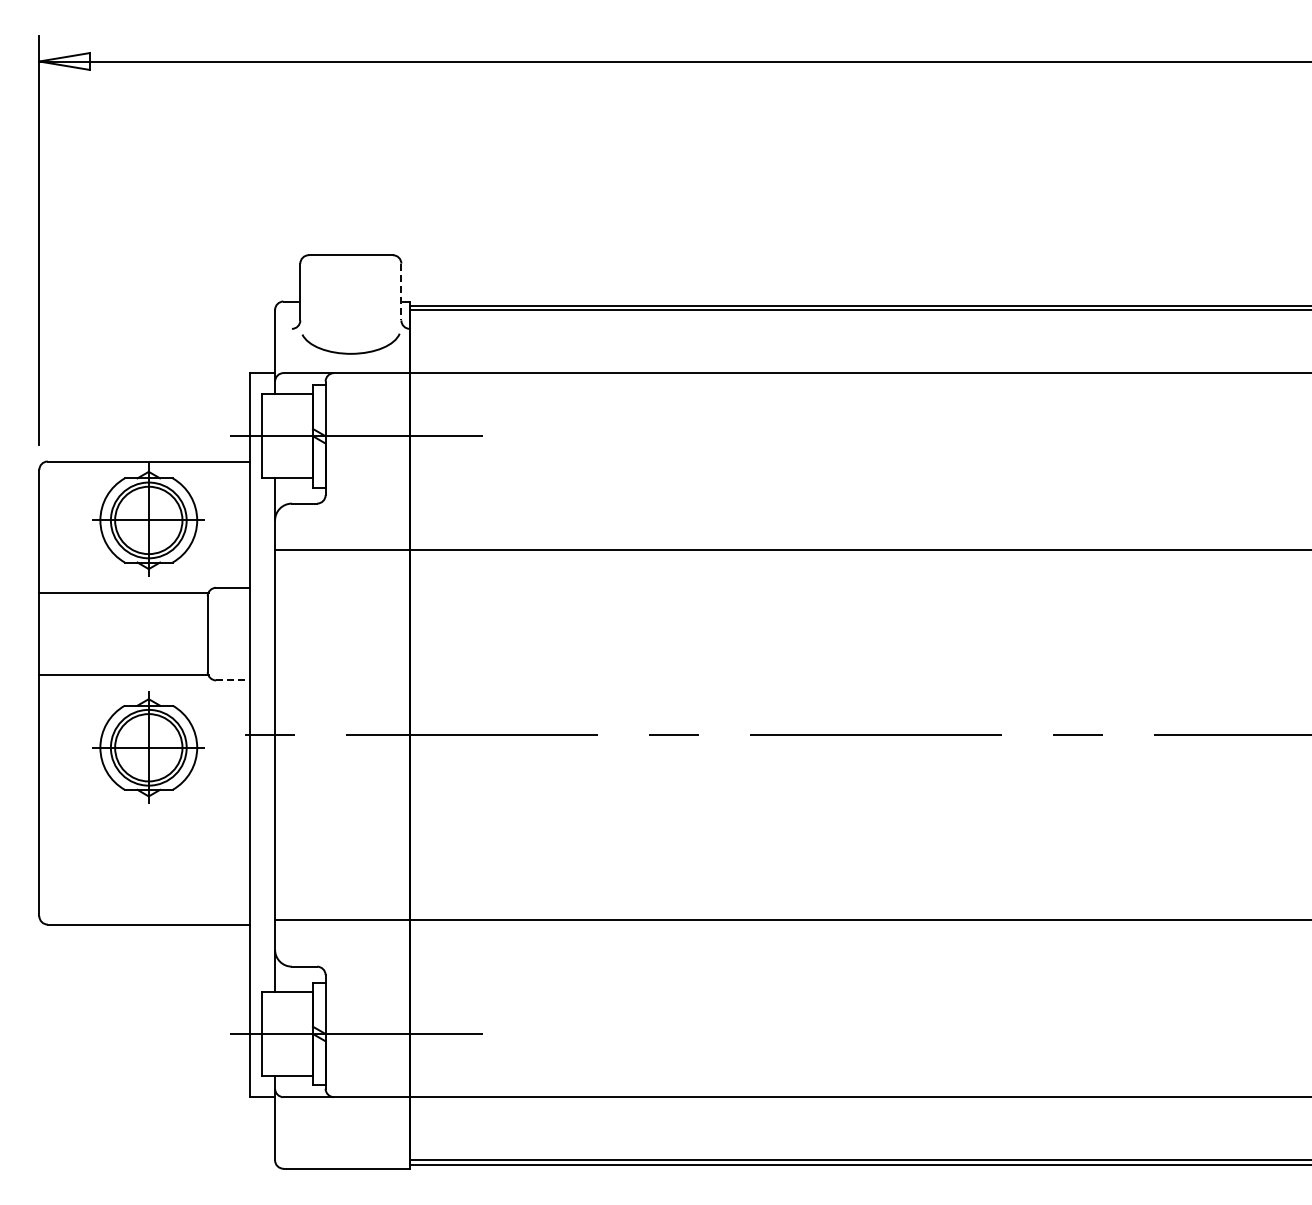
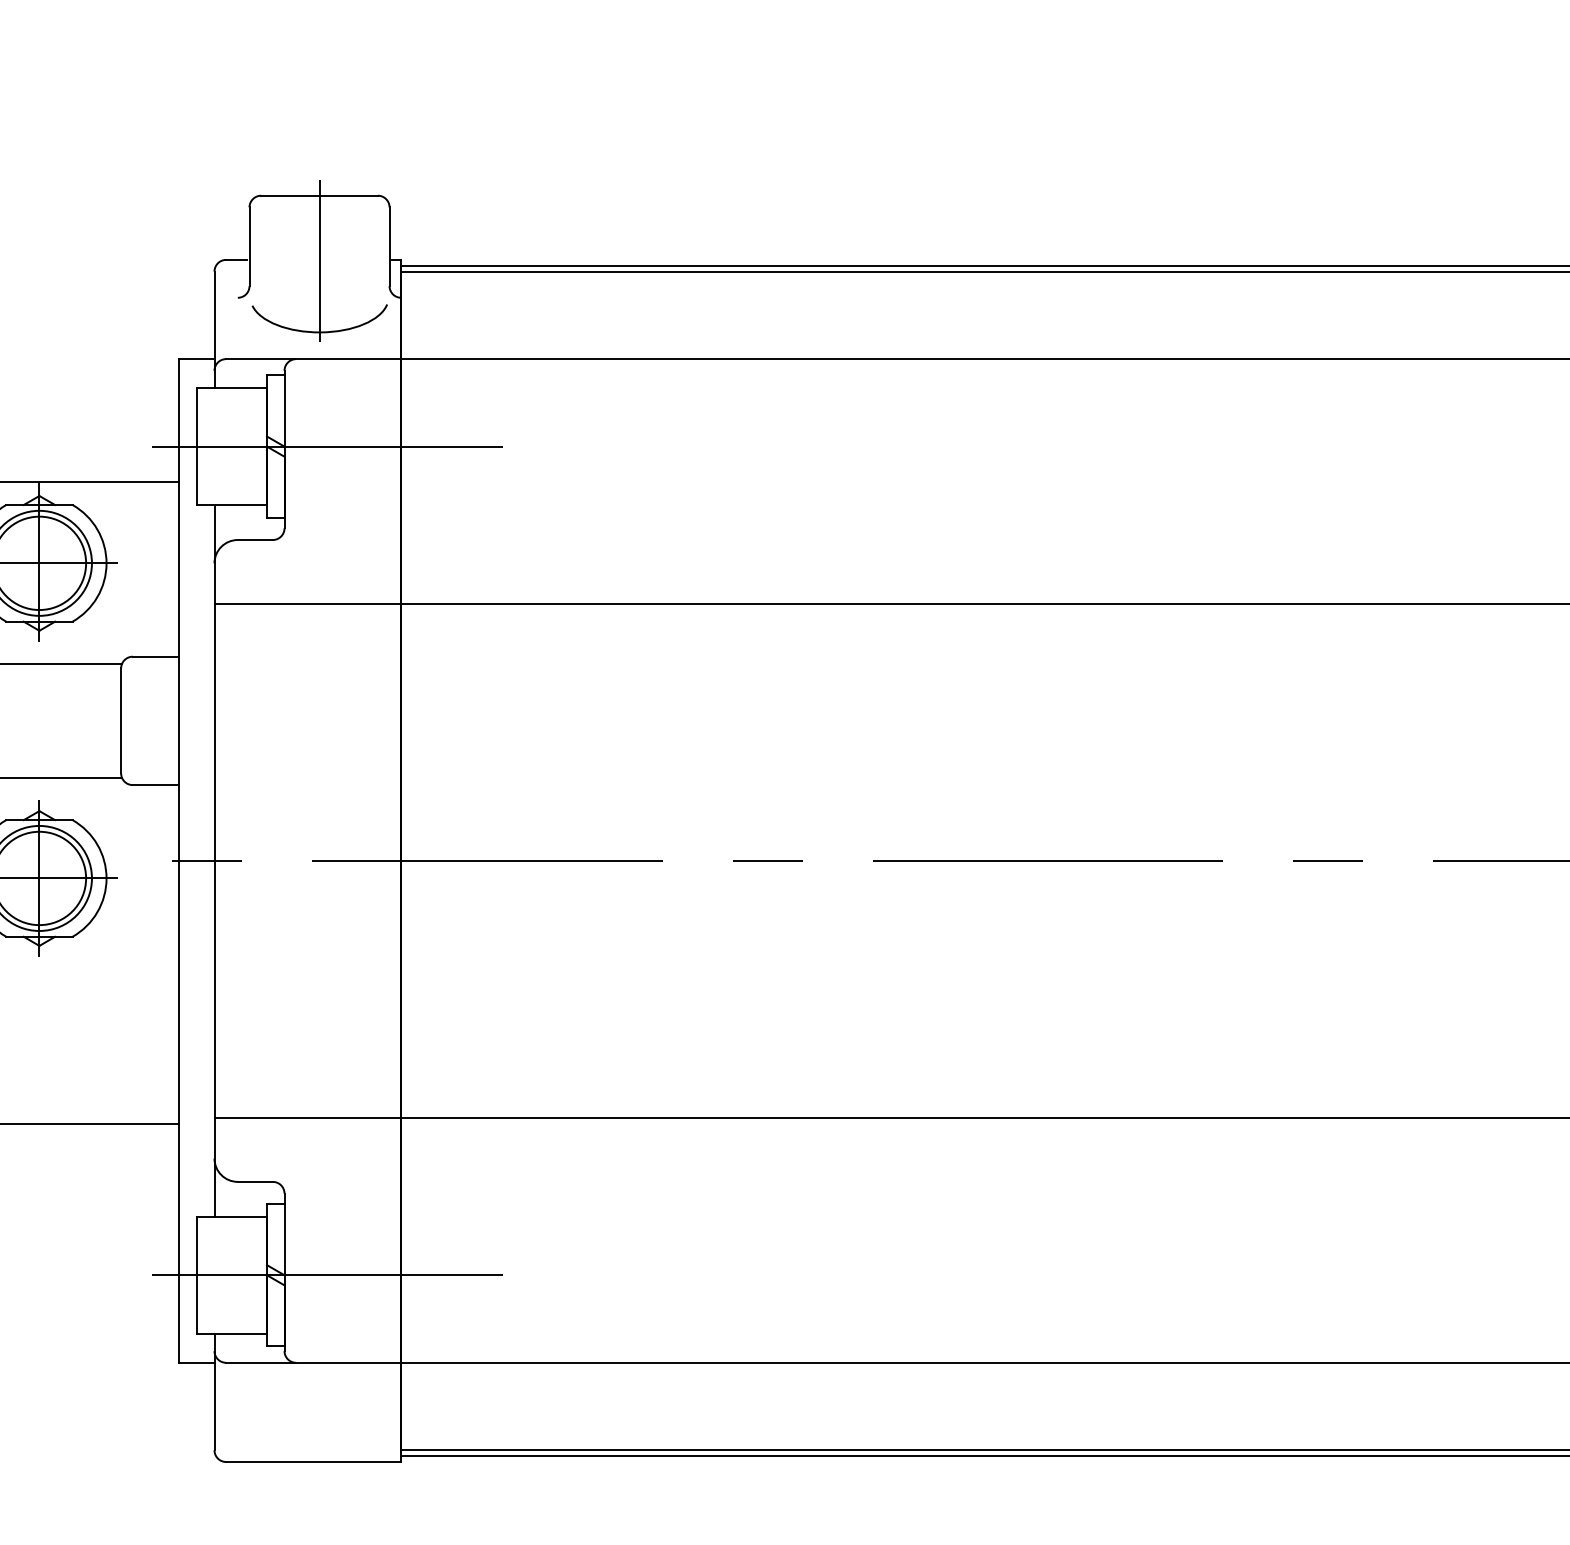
line: (401, 292) -> (389, 247), dashed -> solid
line: (350, 302) -> (319, 261), added
line: (233, 680) -> (156, 785), dashed -> solid

